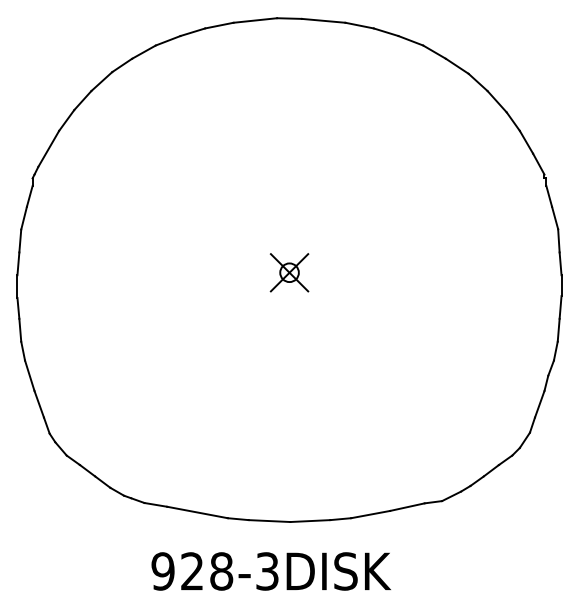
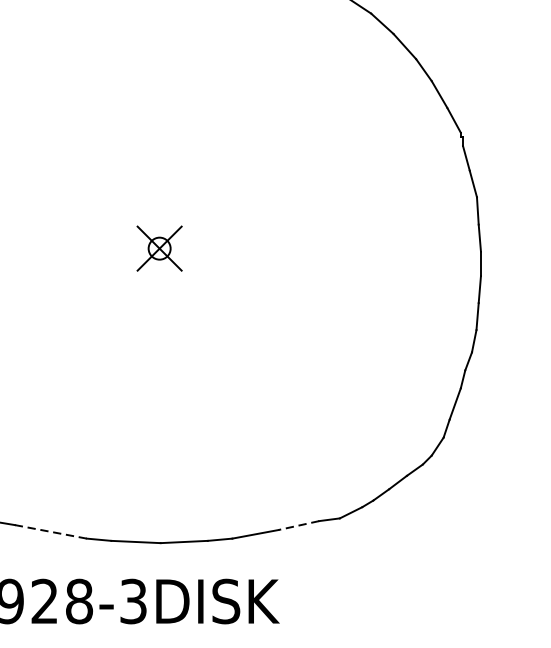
line: (407, 507) -> (298, 525), solid -> dashed
line: (197, 512) -> (50, 531), solid -> dashed

